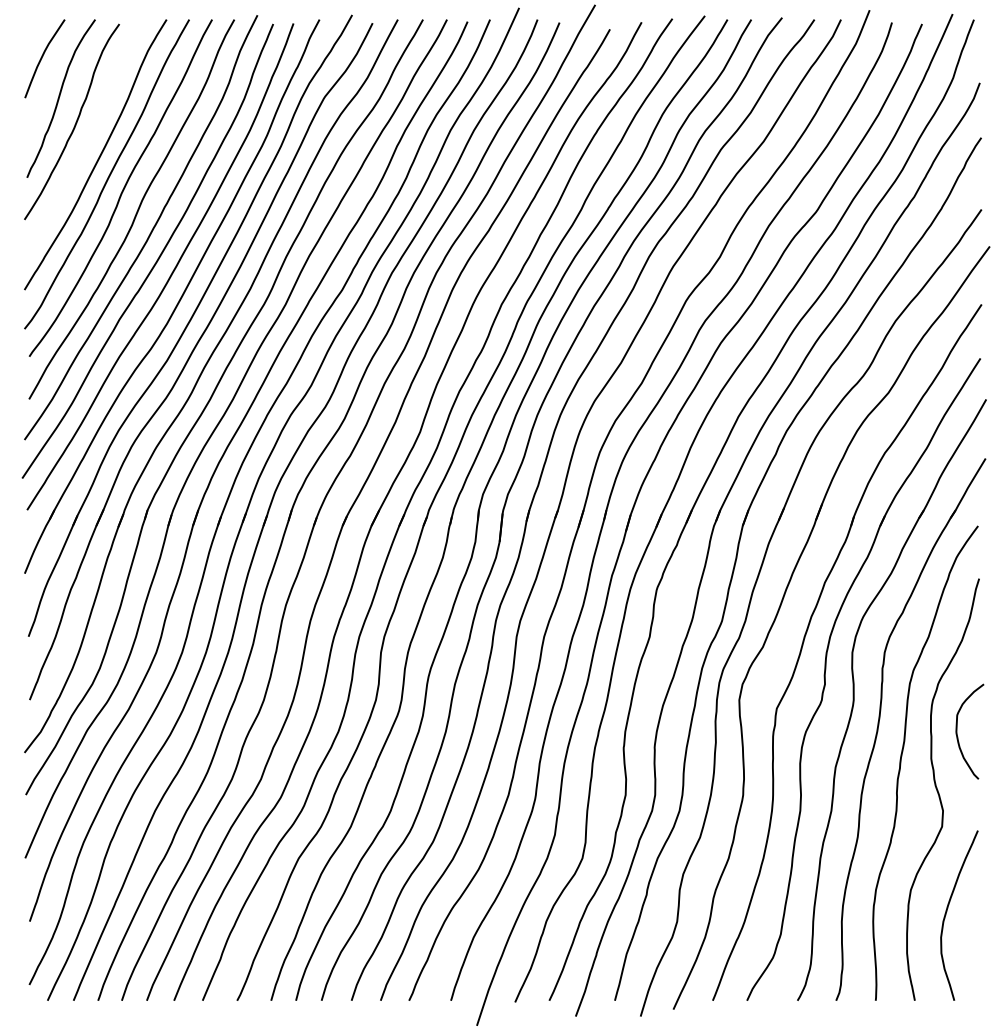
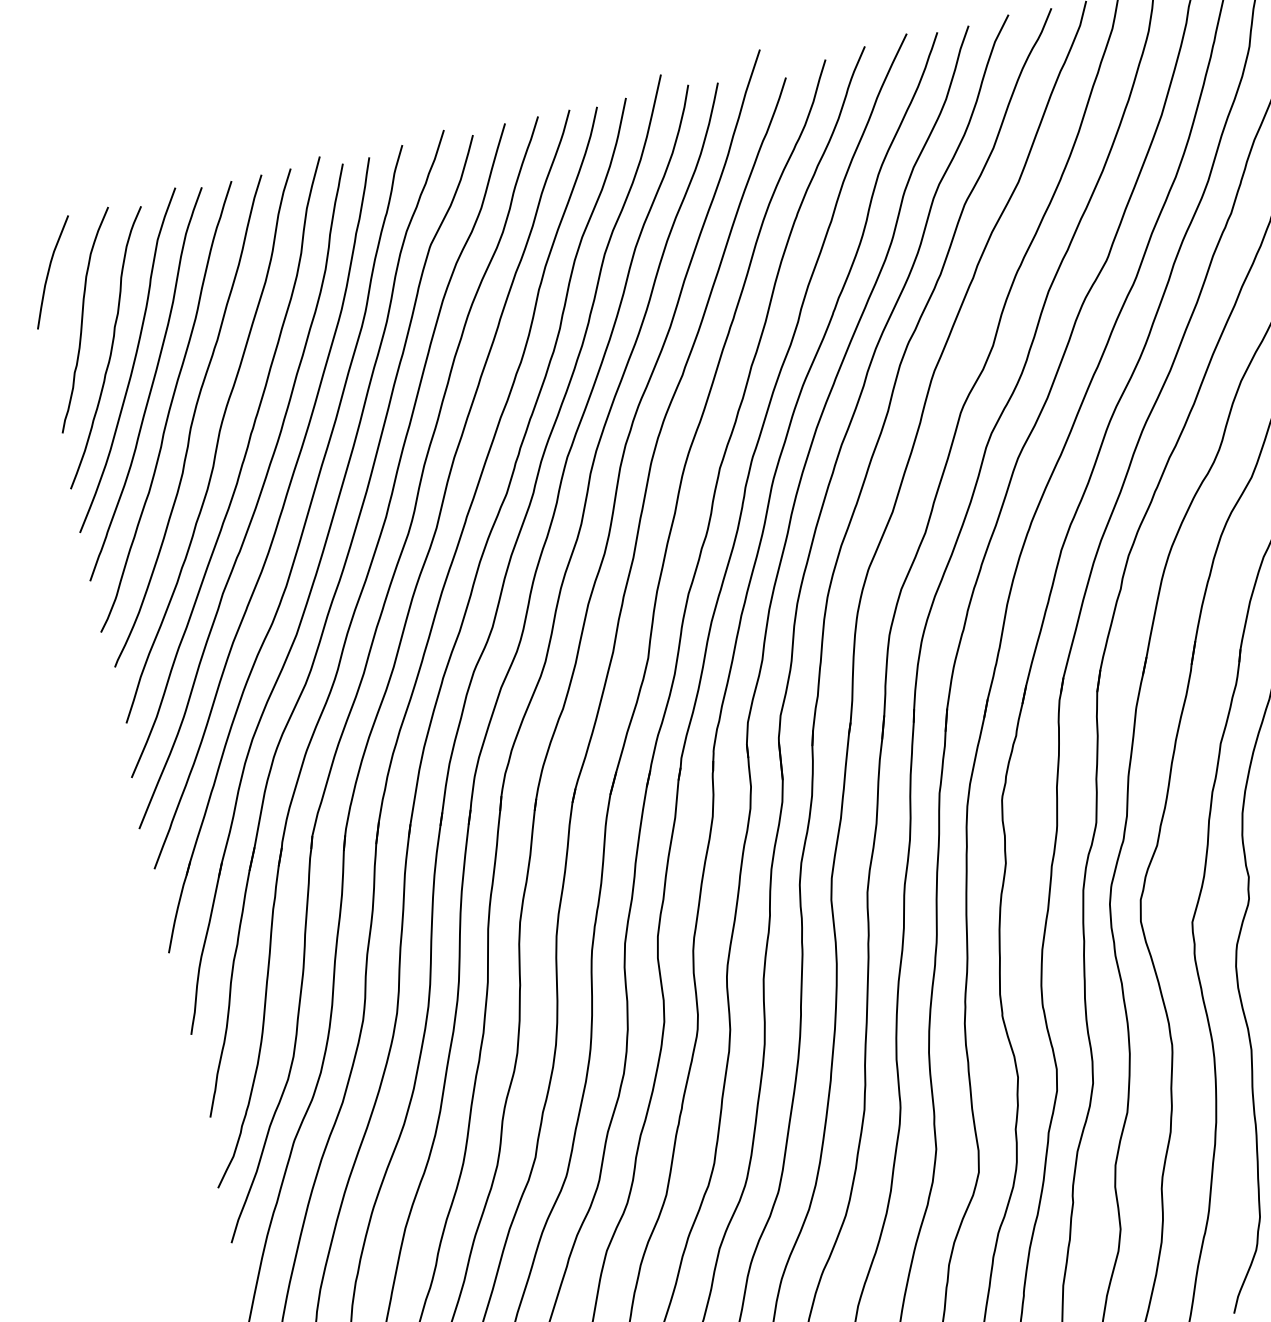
curve: (89, 136) -> (132, 361), added

